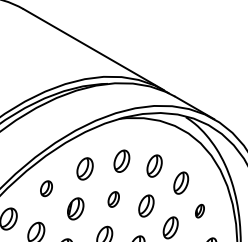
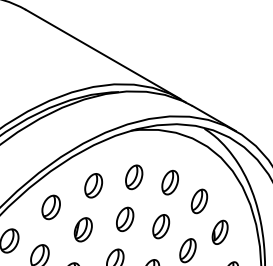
part: (46, 188) -> (51, 207), size x1.43
part: (113, 199) -> (124, 219), size x1.43
part: (199, 210) -> (219, 231), size x1.67

